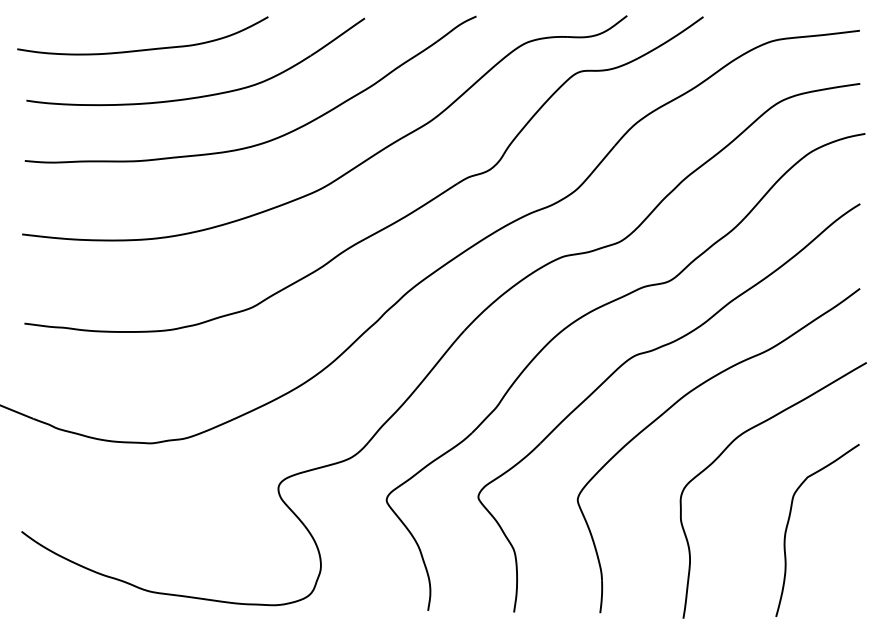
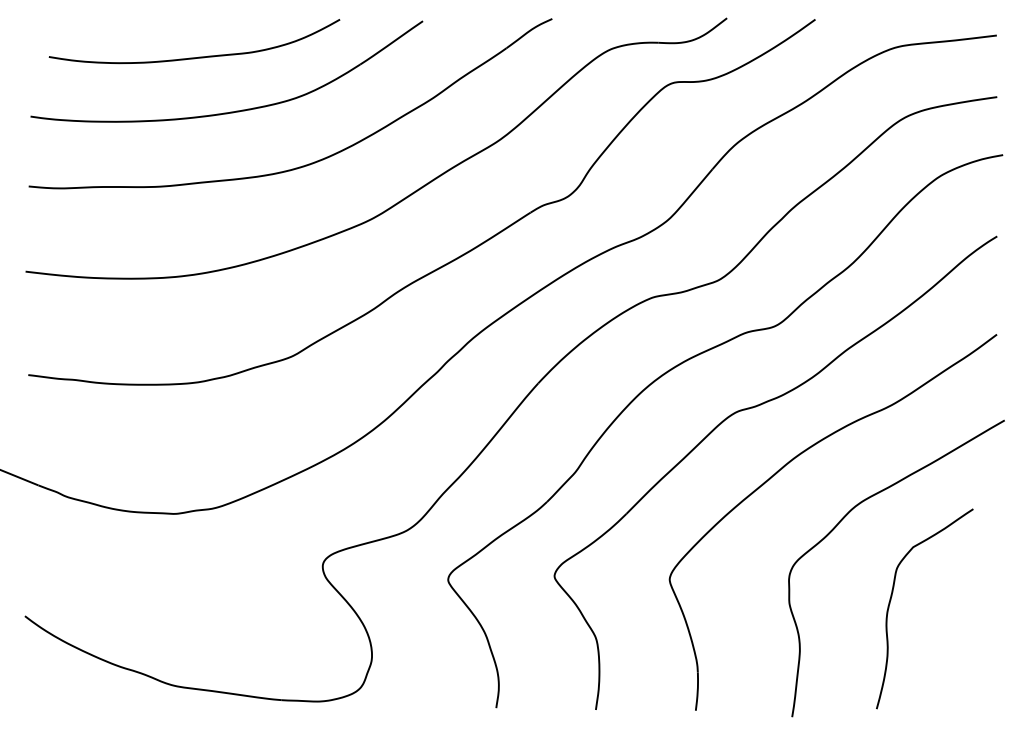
curve: (146, 48) -> (198, 56), moved
curve: (788, 523) -> (891, 600), moved

